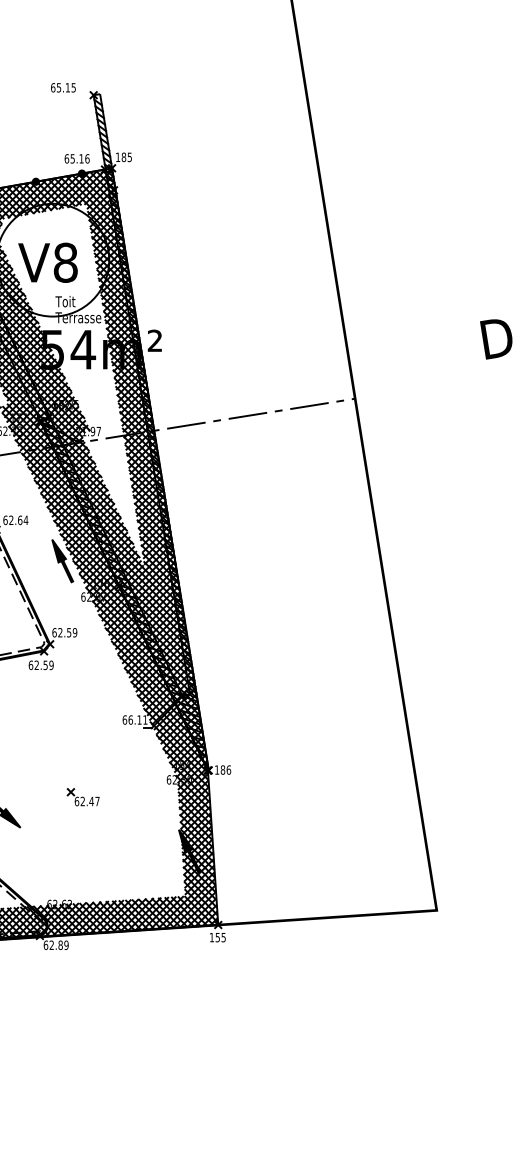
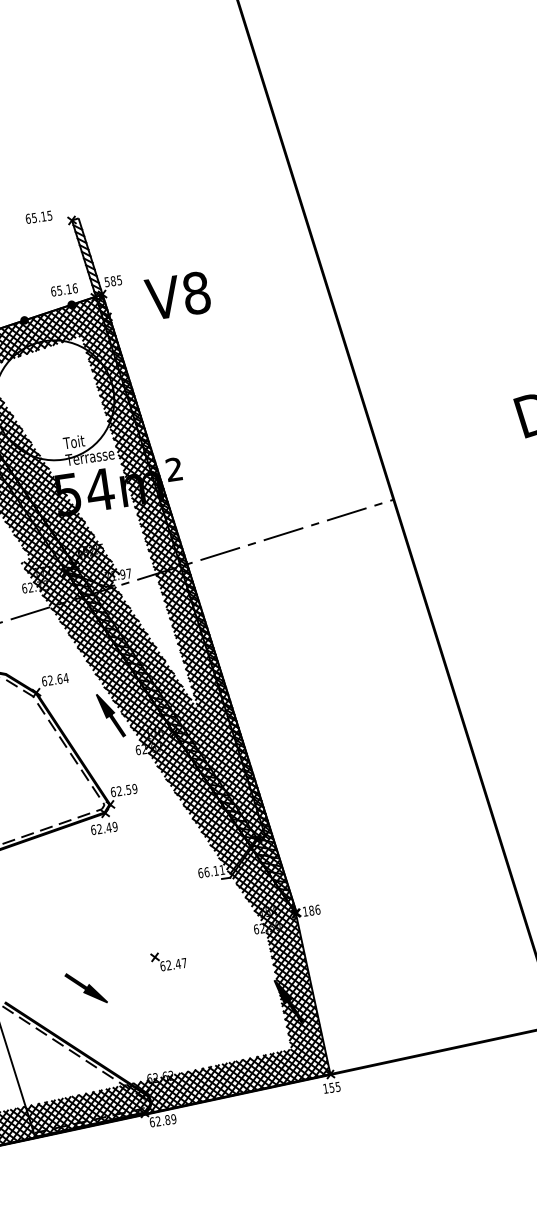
text: (118, 157) -> (107, 282), 185 -> 585
text: (47, 262) -> (177, 295), moved
text: (45, 665) -> (108, 827), 62.59 -> 62.49

